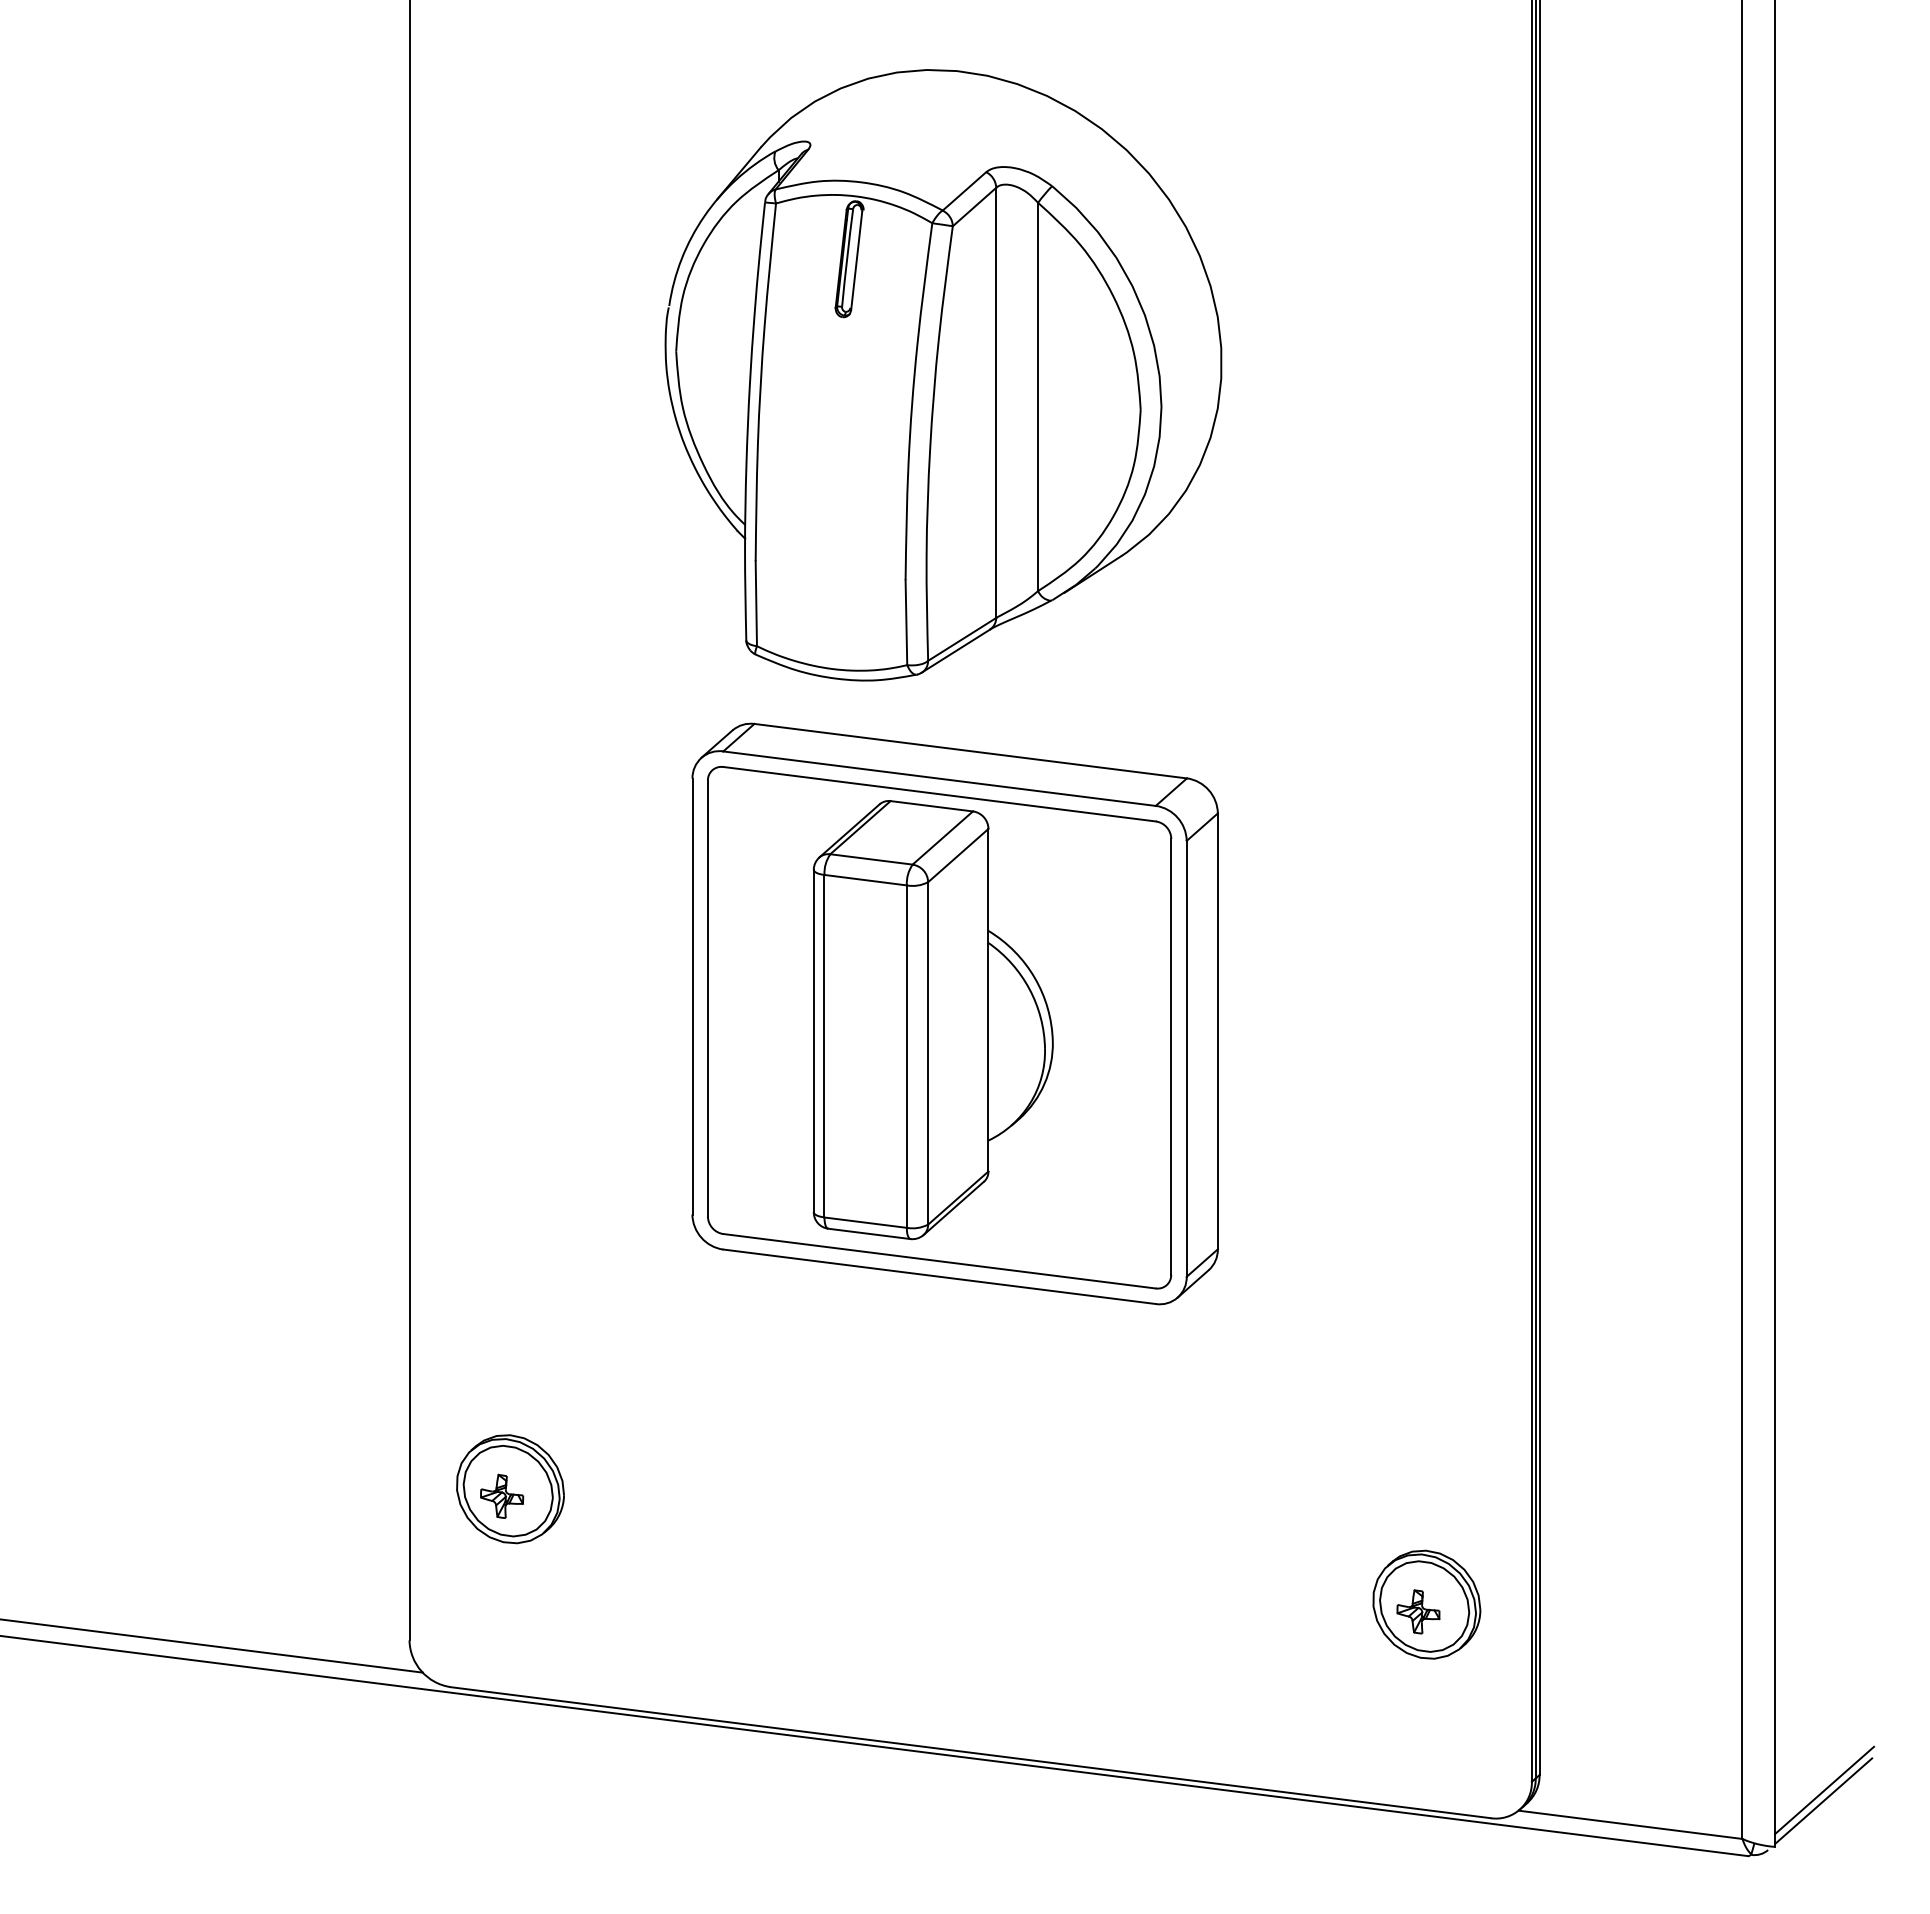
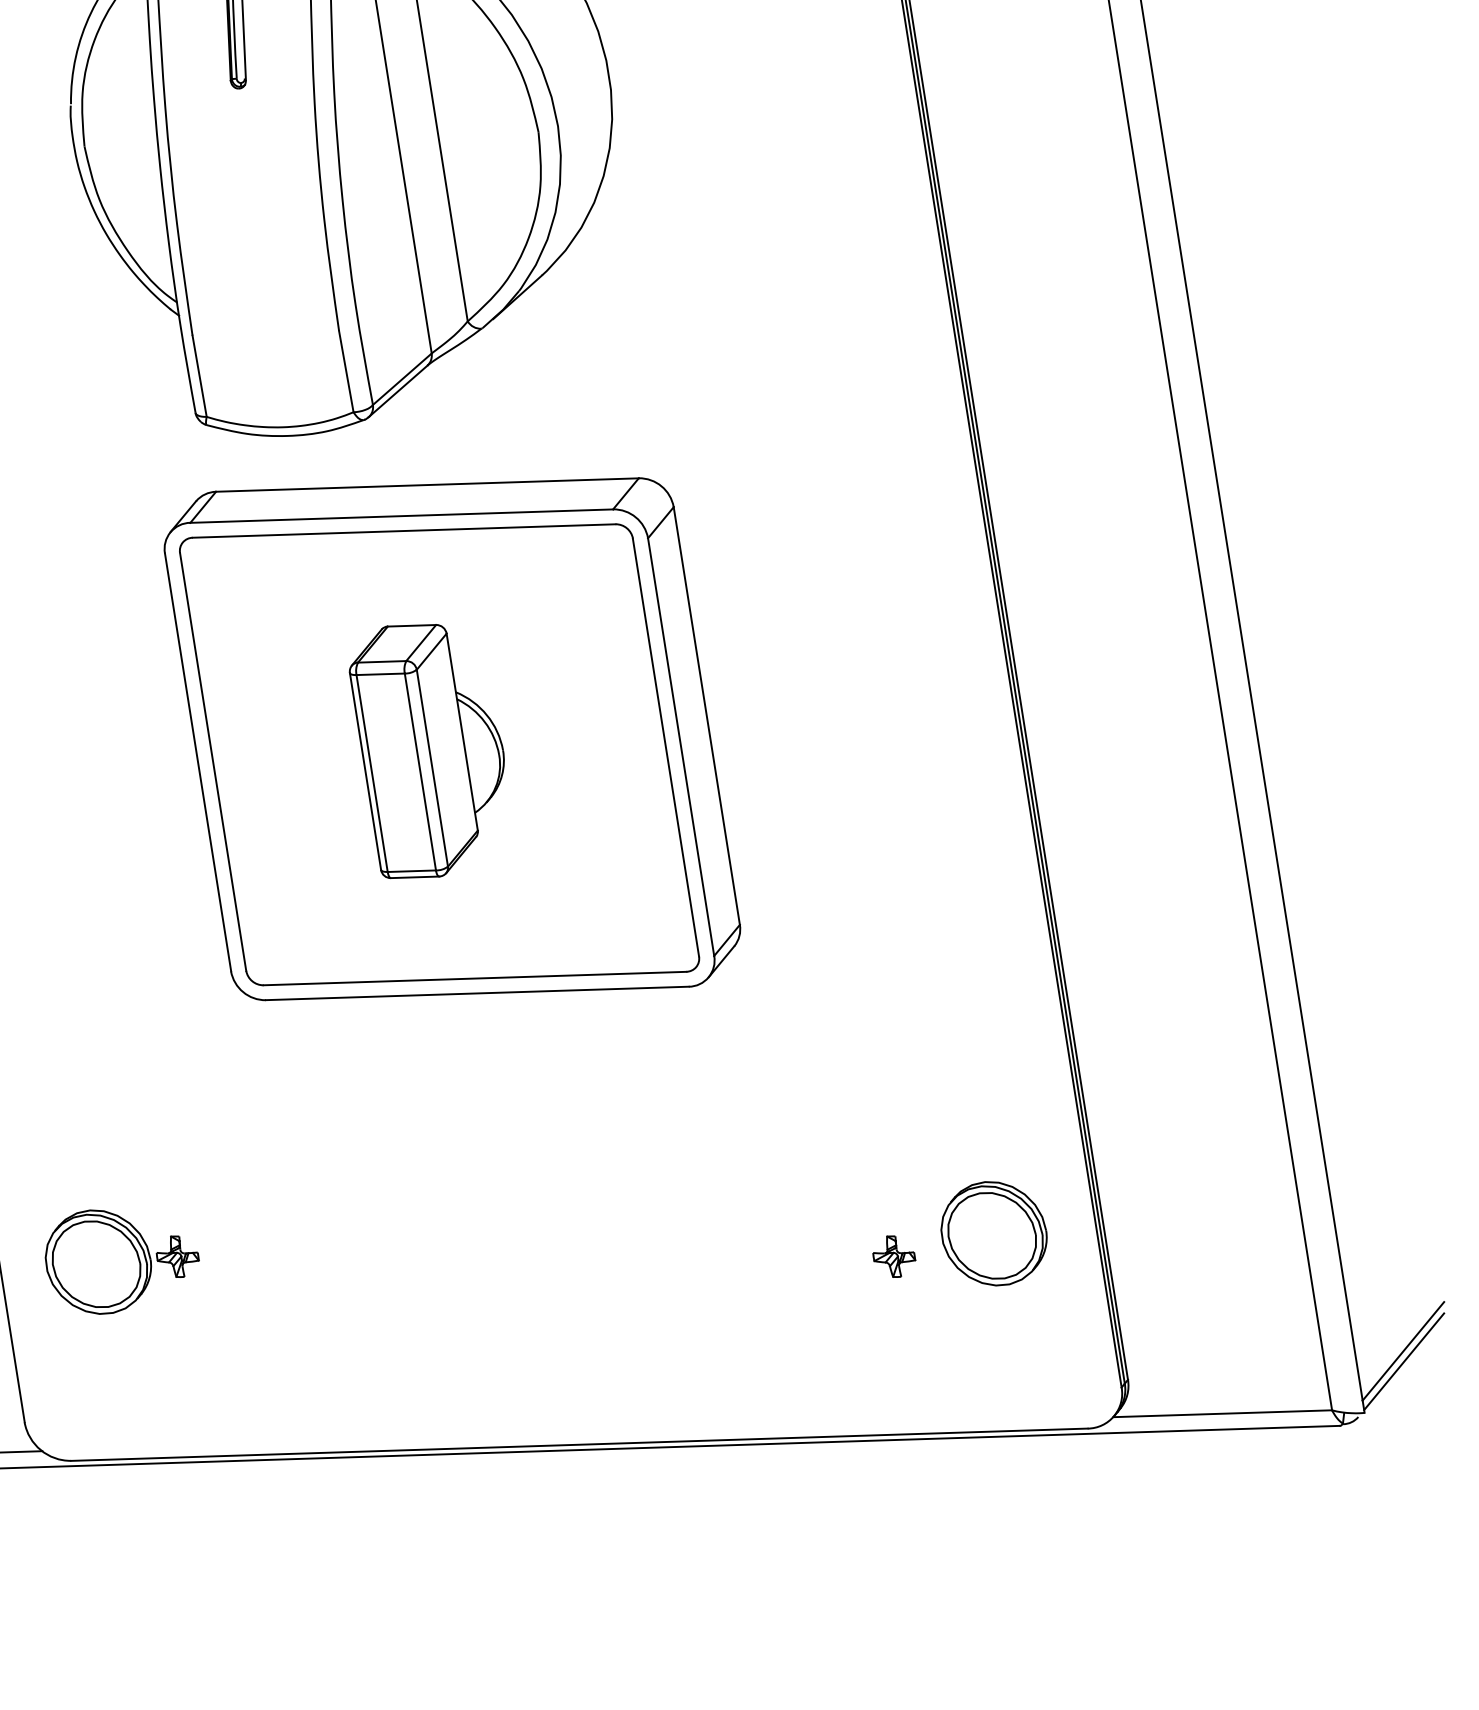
part: (932, 1020) -> (431, 748), size x0.6
part: (502, 1495) -> (177, 1255), moved
part: (1418, 1611) -> (894, 1256), moved

